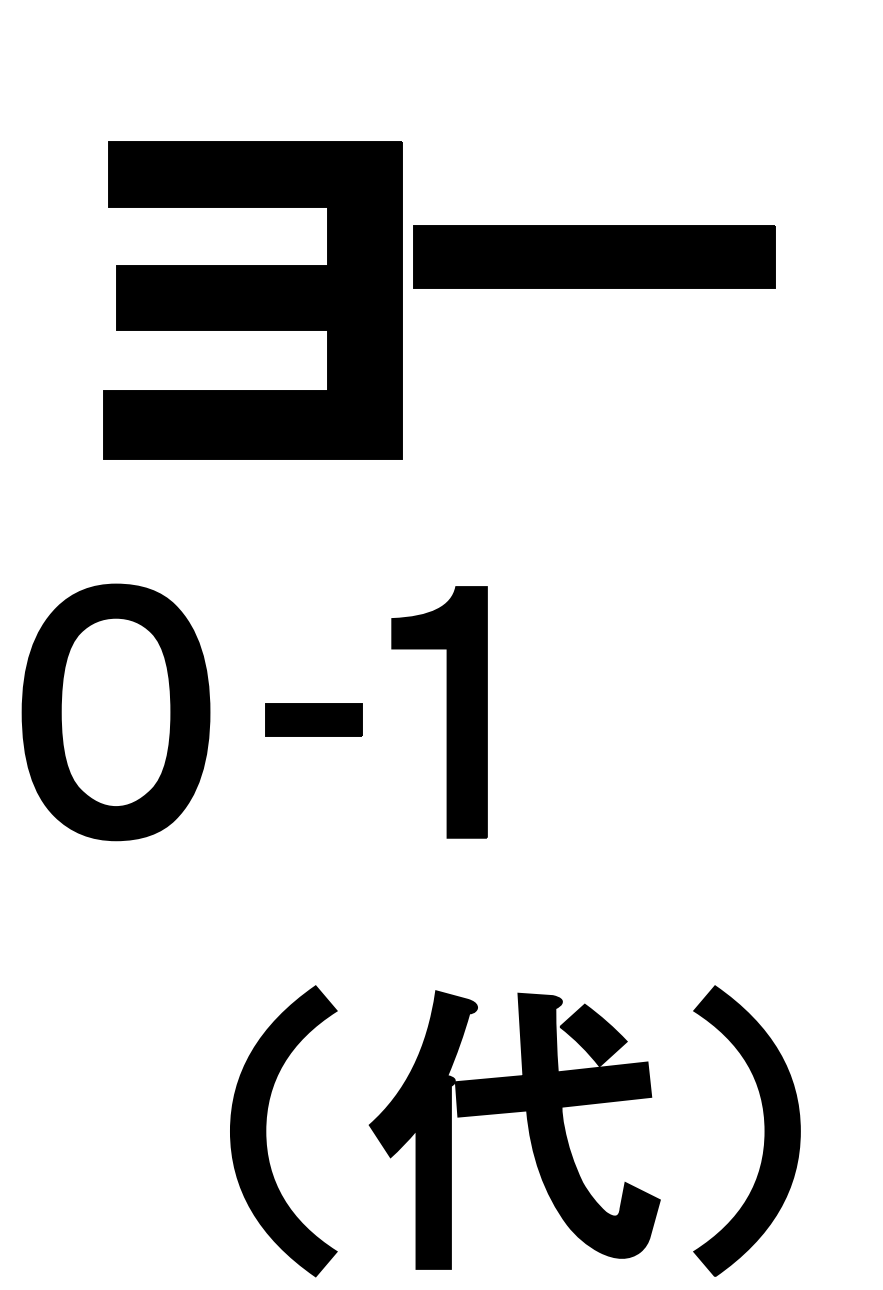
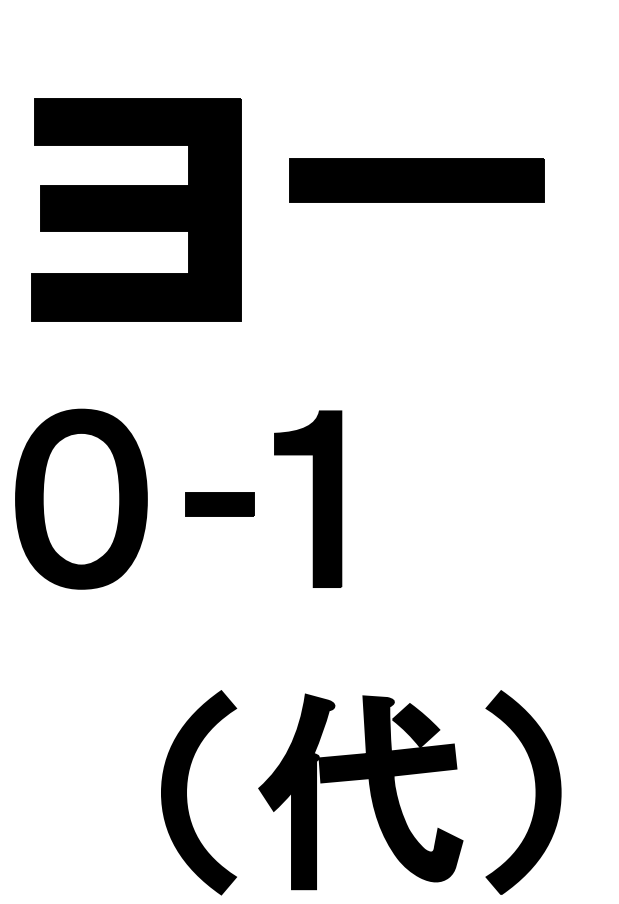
part: (253, 298) -> (136, 209), moved

